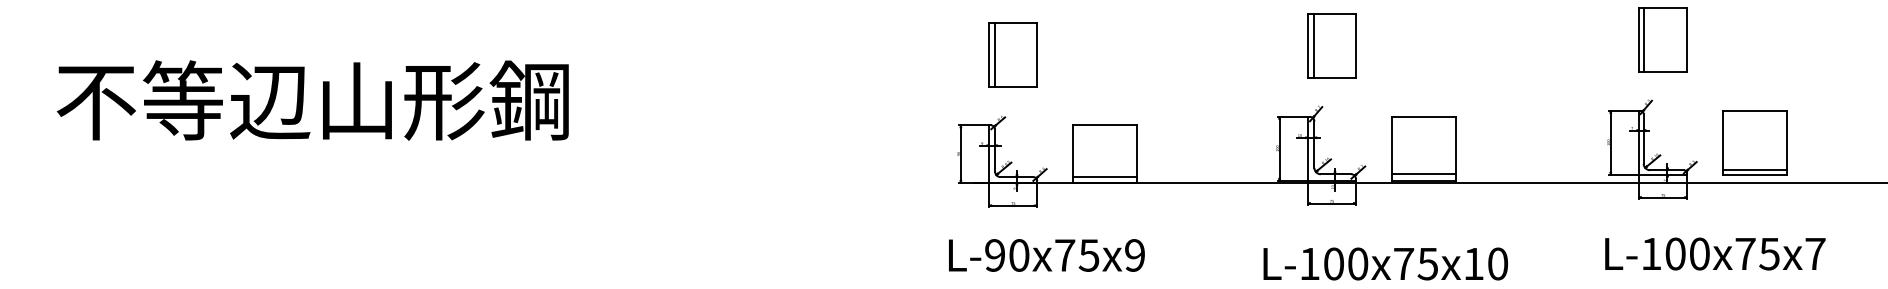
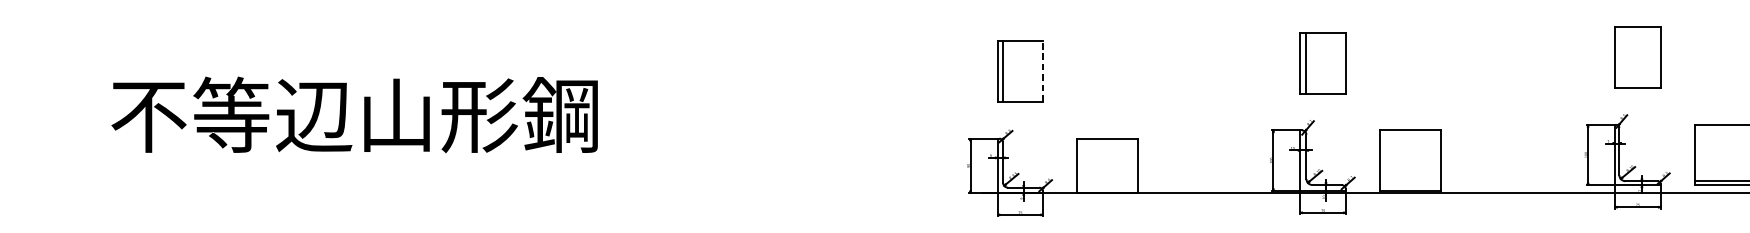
line: (1643, 40) -> (1619, 57), removed
line: (1037, 54) -> (1043, 71), solid -> dashed
line: (1423, 174) -> (1410, 185), removed
line: (1105, 177) -> (1107, 188), removed

